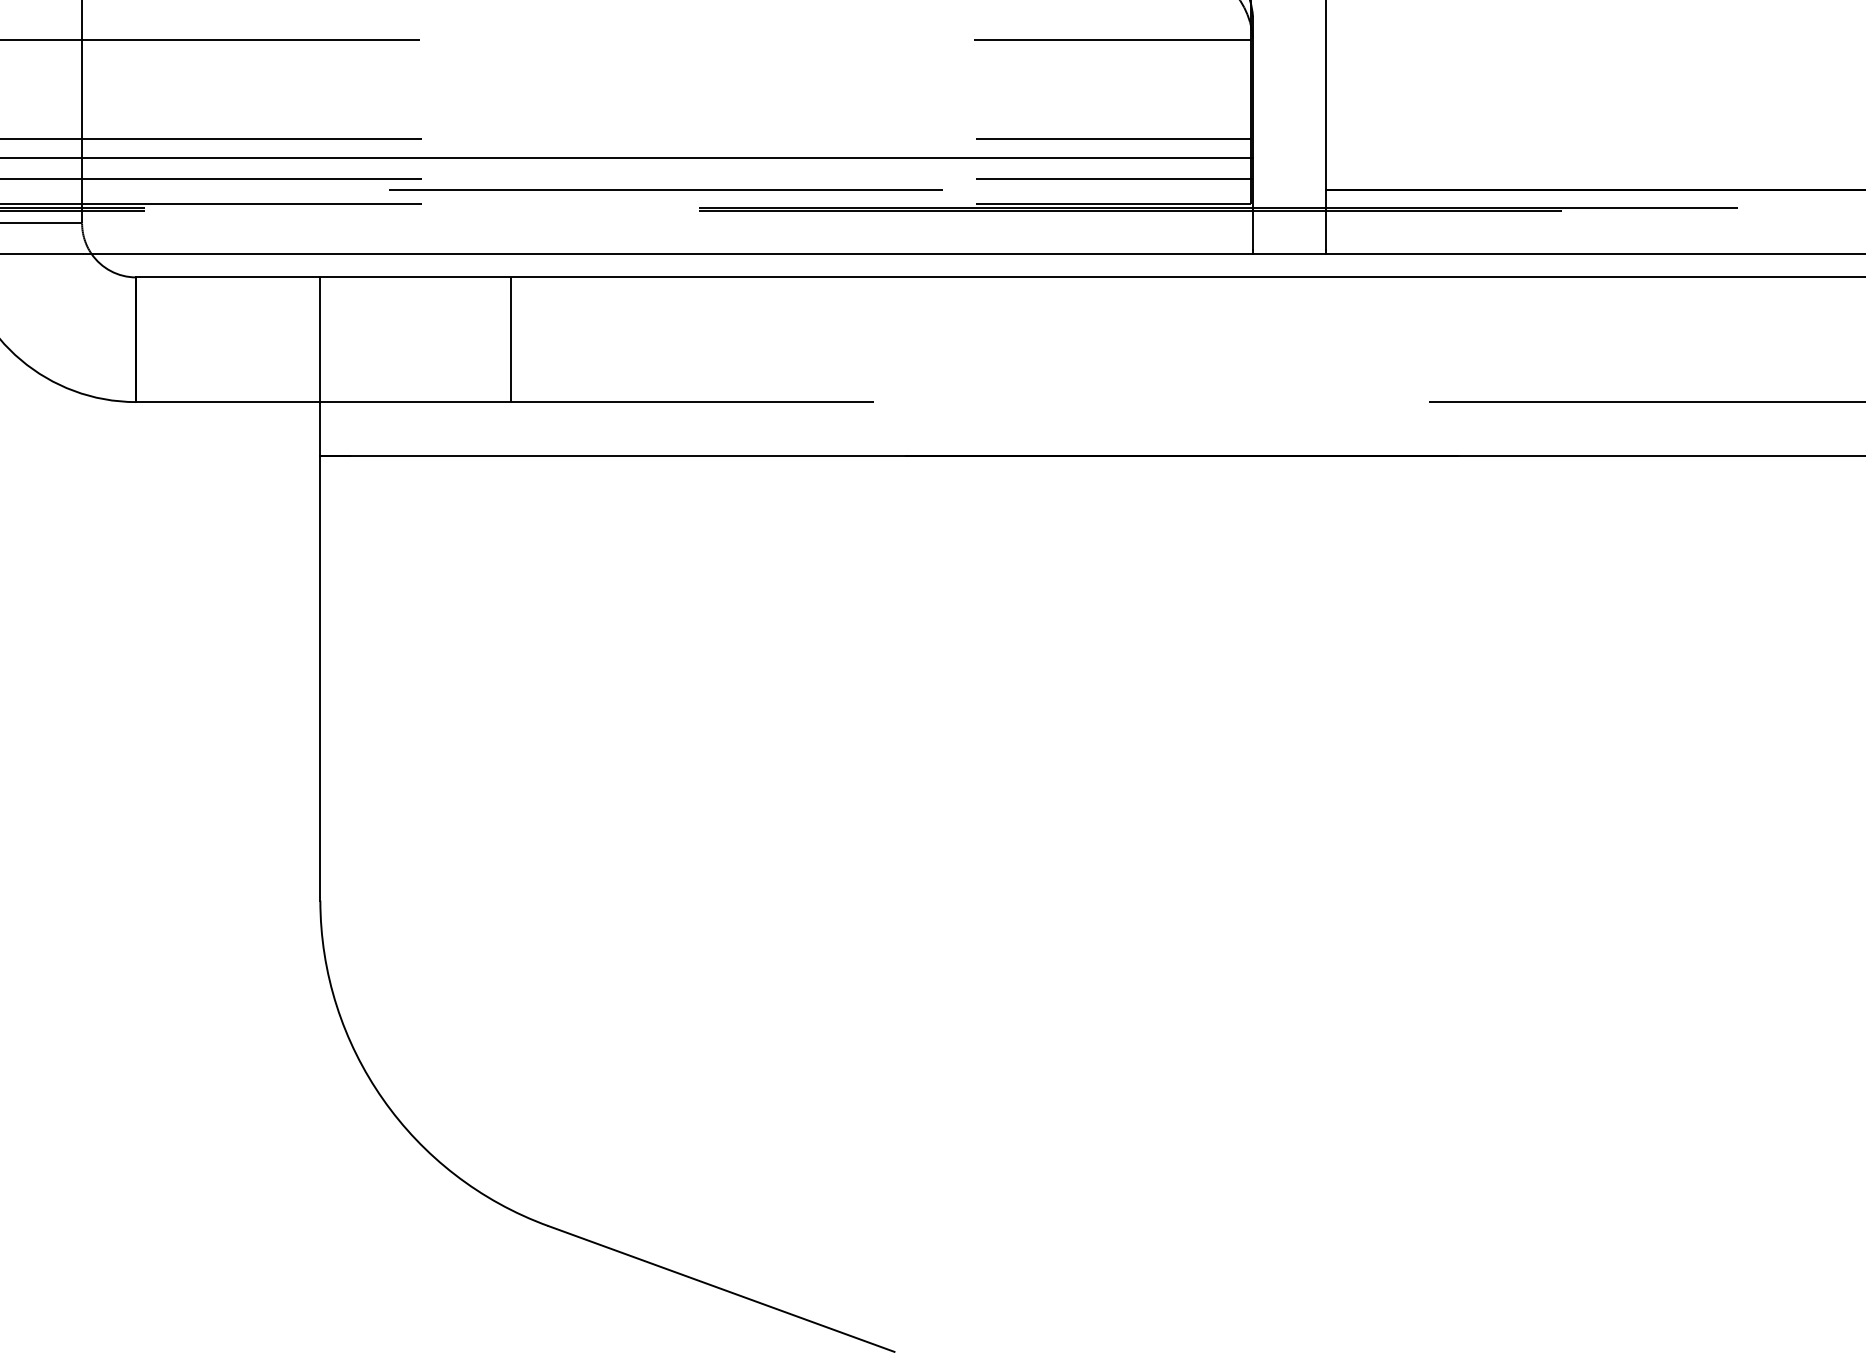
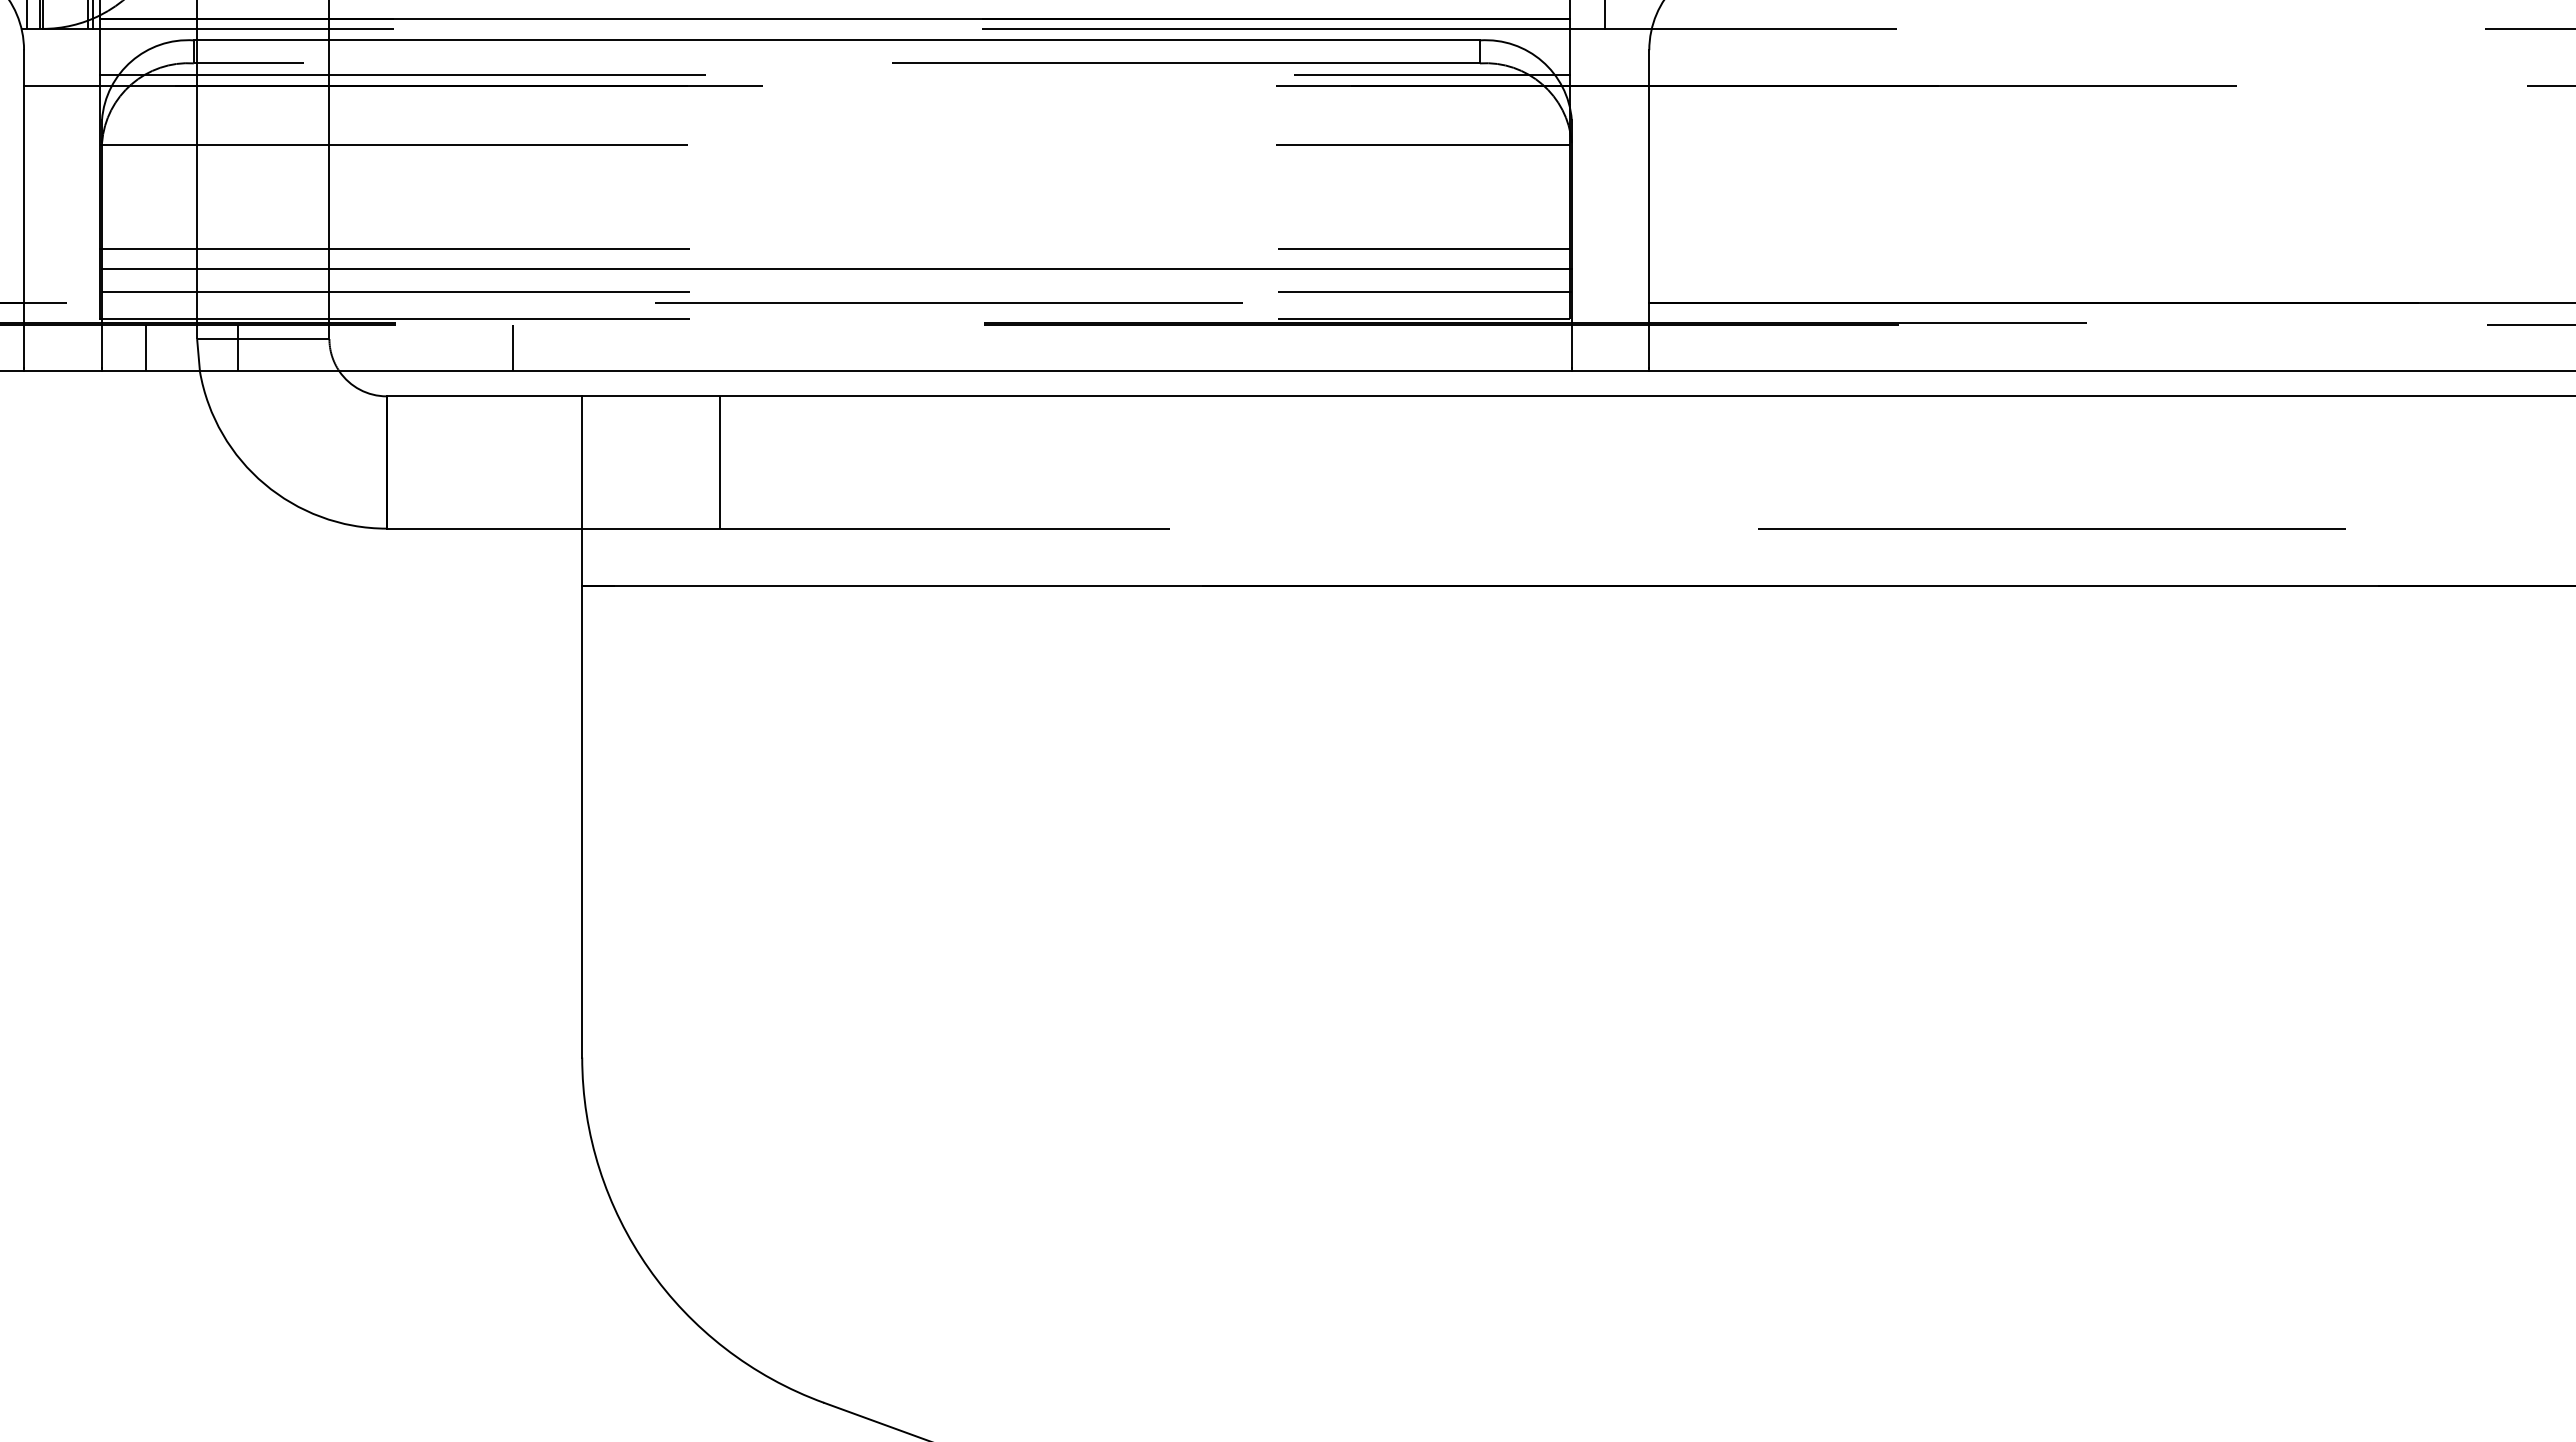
line: (255, 232) -> (513, 348), added
line: (511, 339) -> (720, 462), moved

